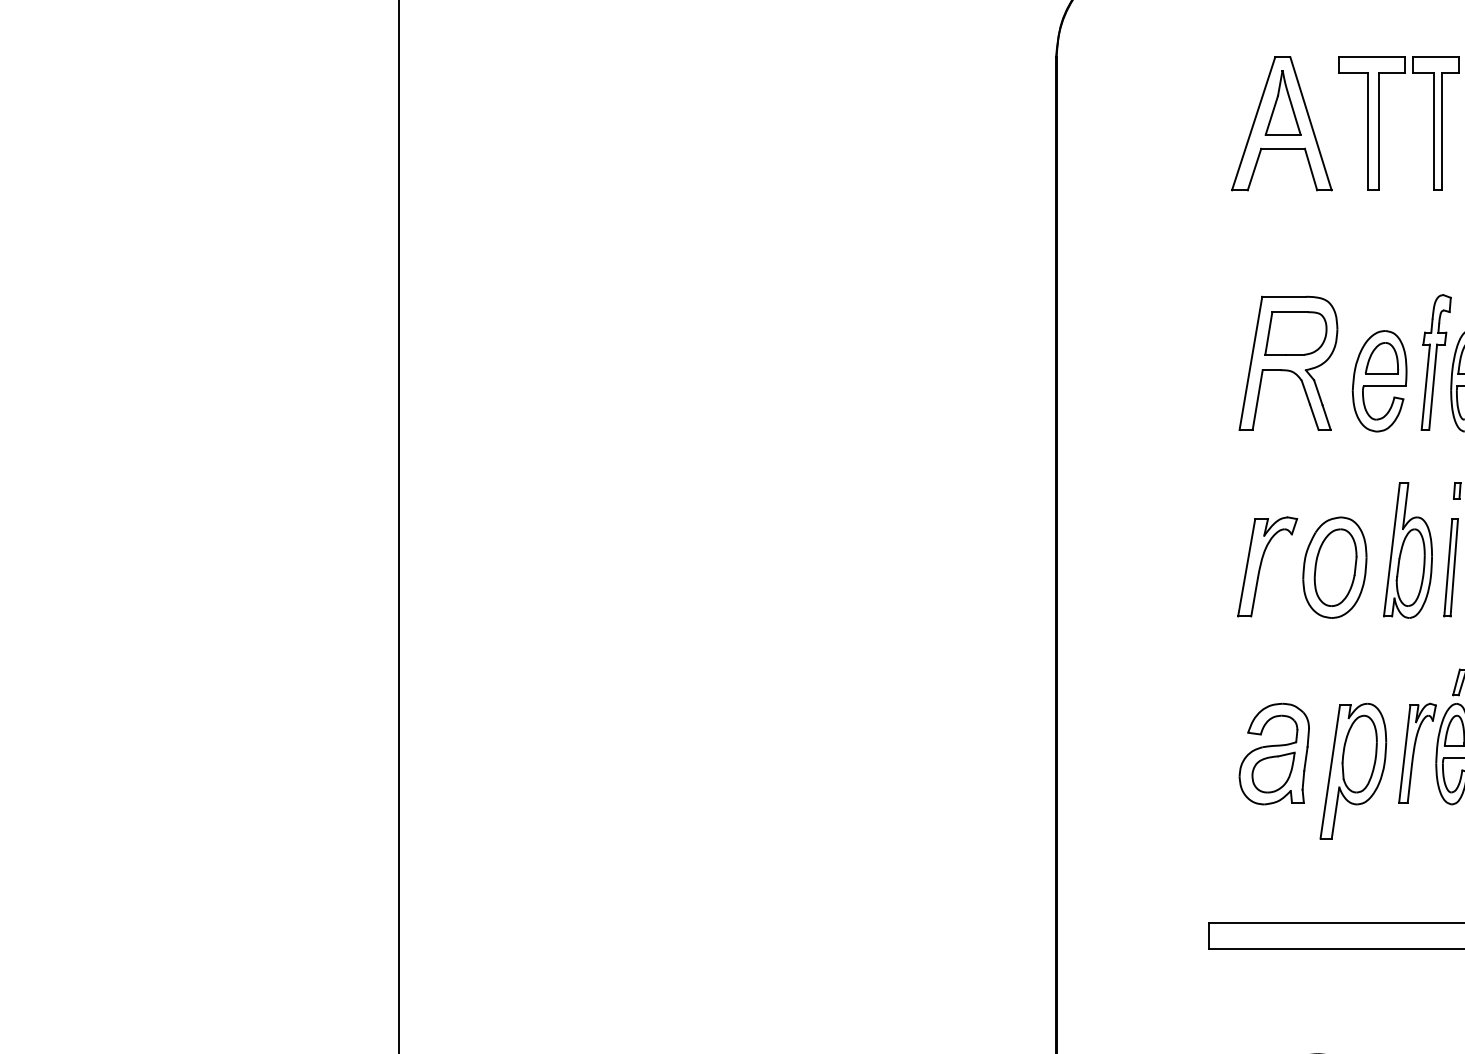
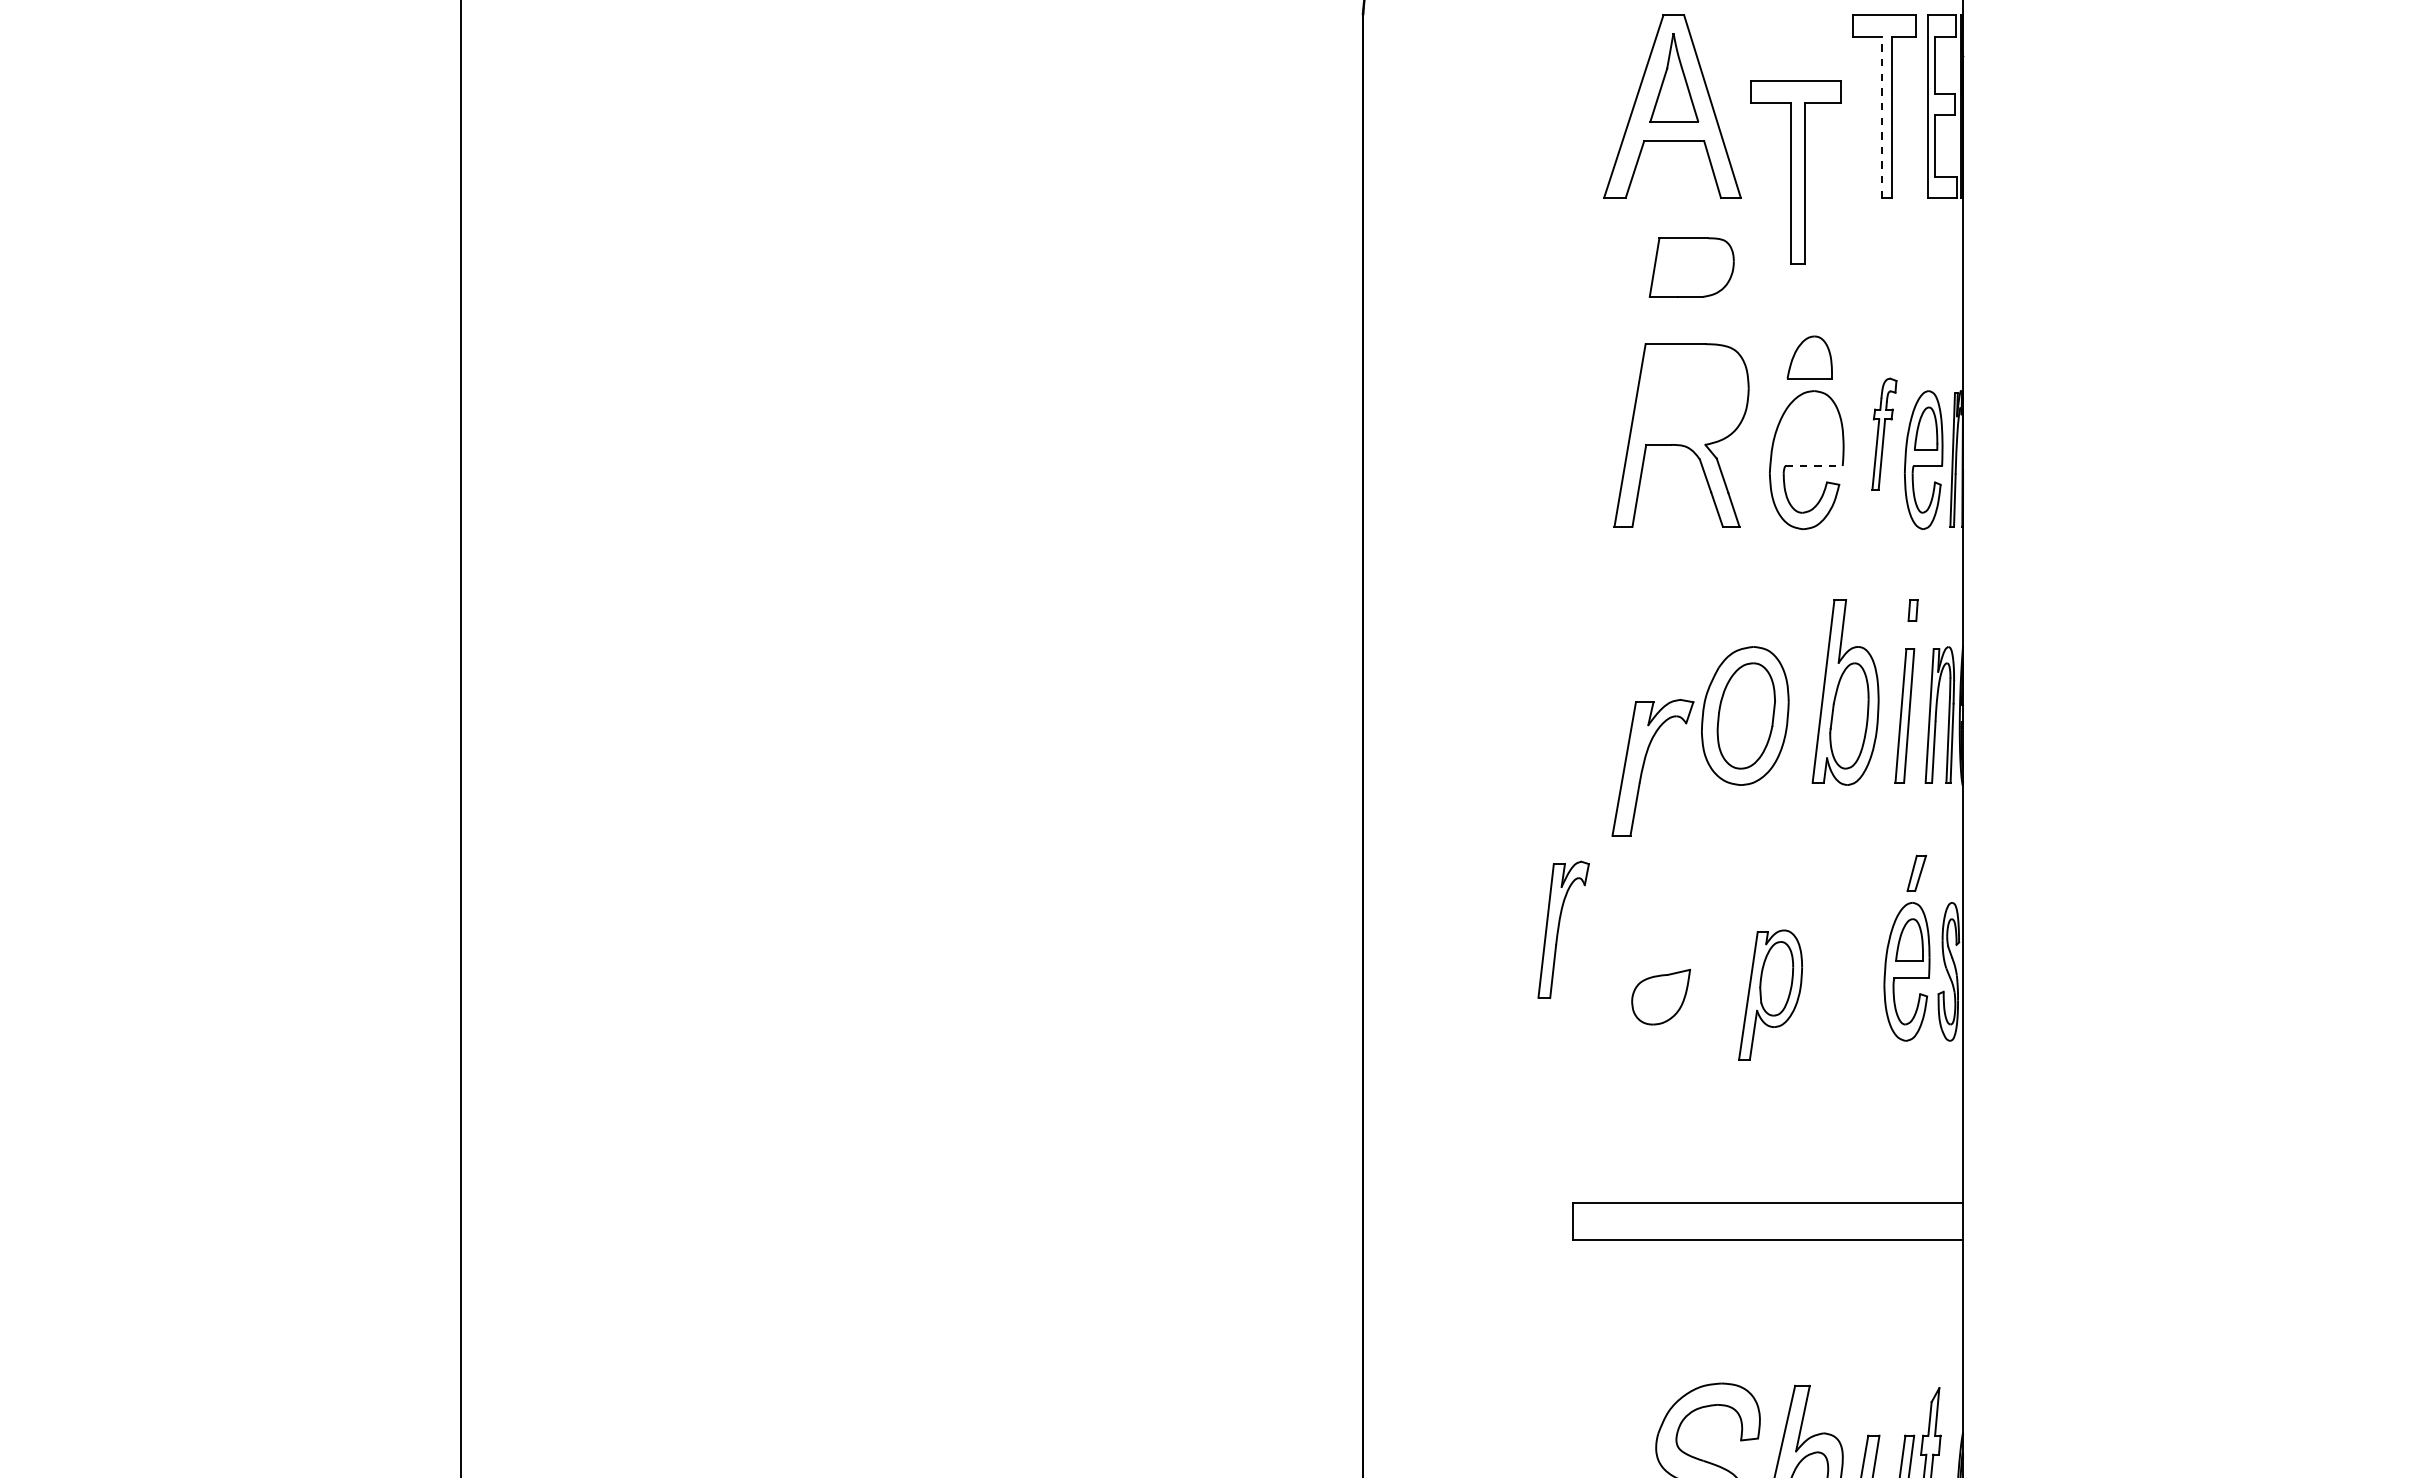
part: (1371, 123) -> (1795, 172), moved
line: (1434, 131) -> (1881, 117), solid -> dashed
part: (1295, 333) -> (1691, 267), moved
part: (1381, 358) -> (1809, 357), moved
part: (1436, 361) -> (1884, 433), size x0.6
line: (1384, 385) -> (1813, 466), solid -> dashed
part: (1261, 565) -> (1644, 765), moved
part: (1273, 753) -> (1661, 971), removed
part: (1417, 753) -> (1563, 929), moved
part: (1353, 770) -> (1770, 994), size x0.7

